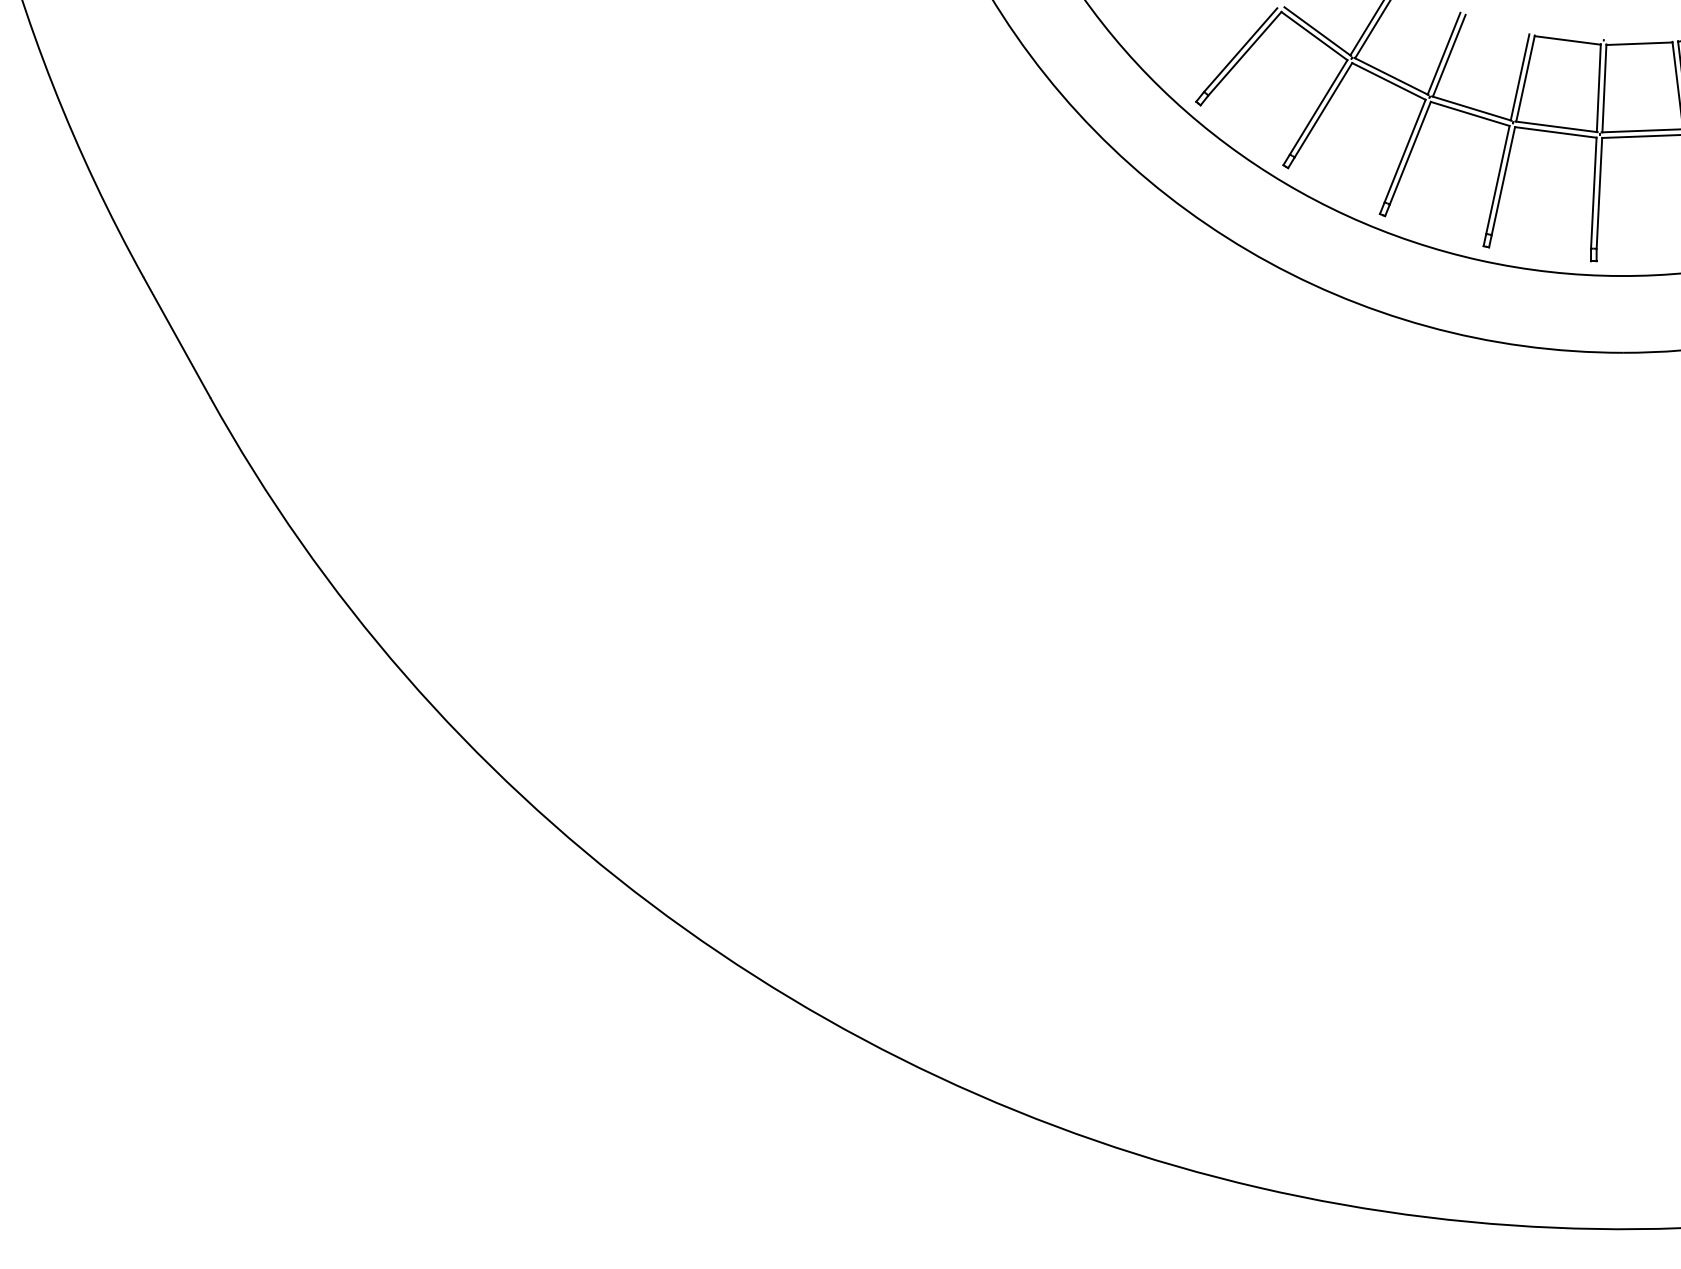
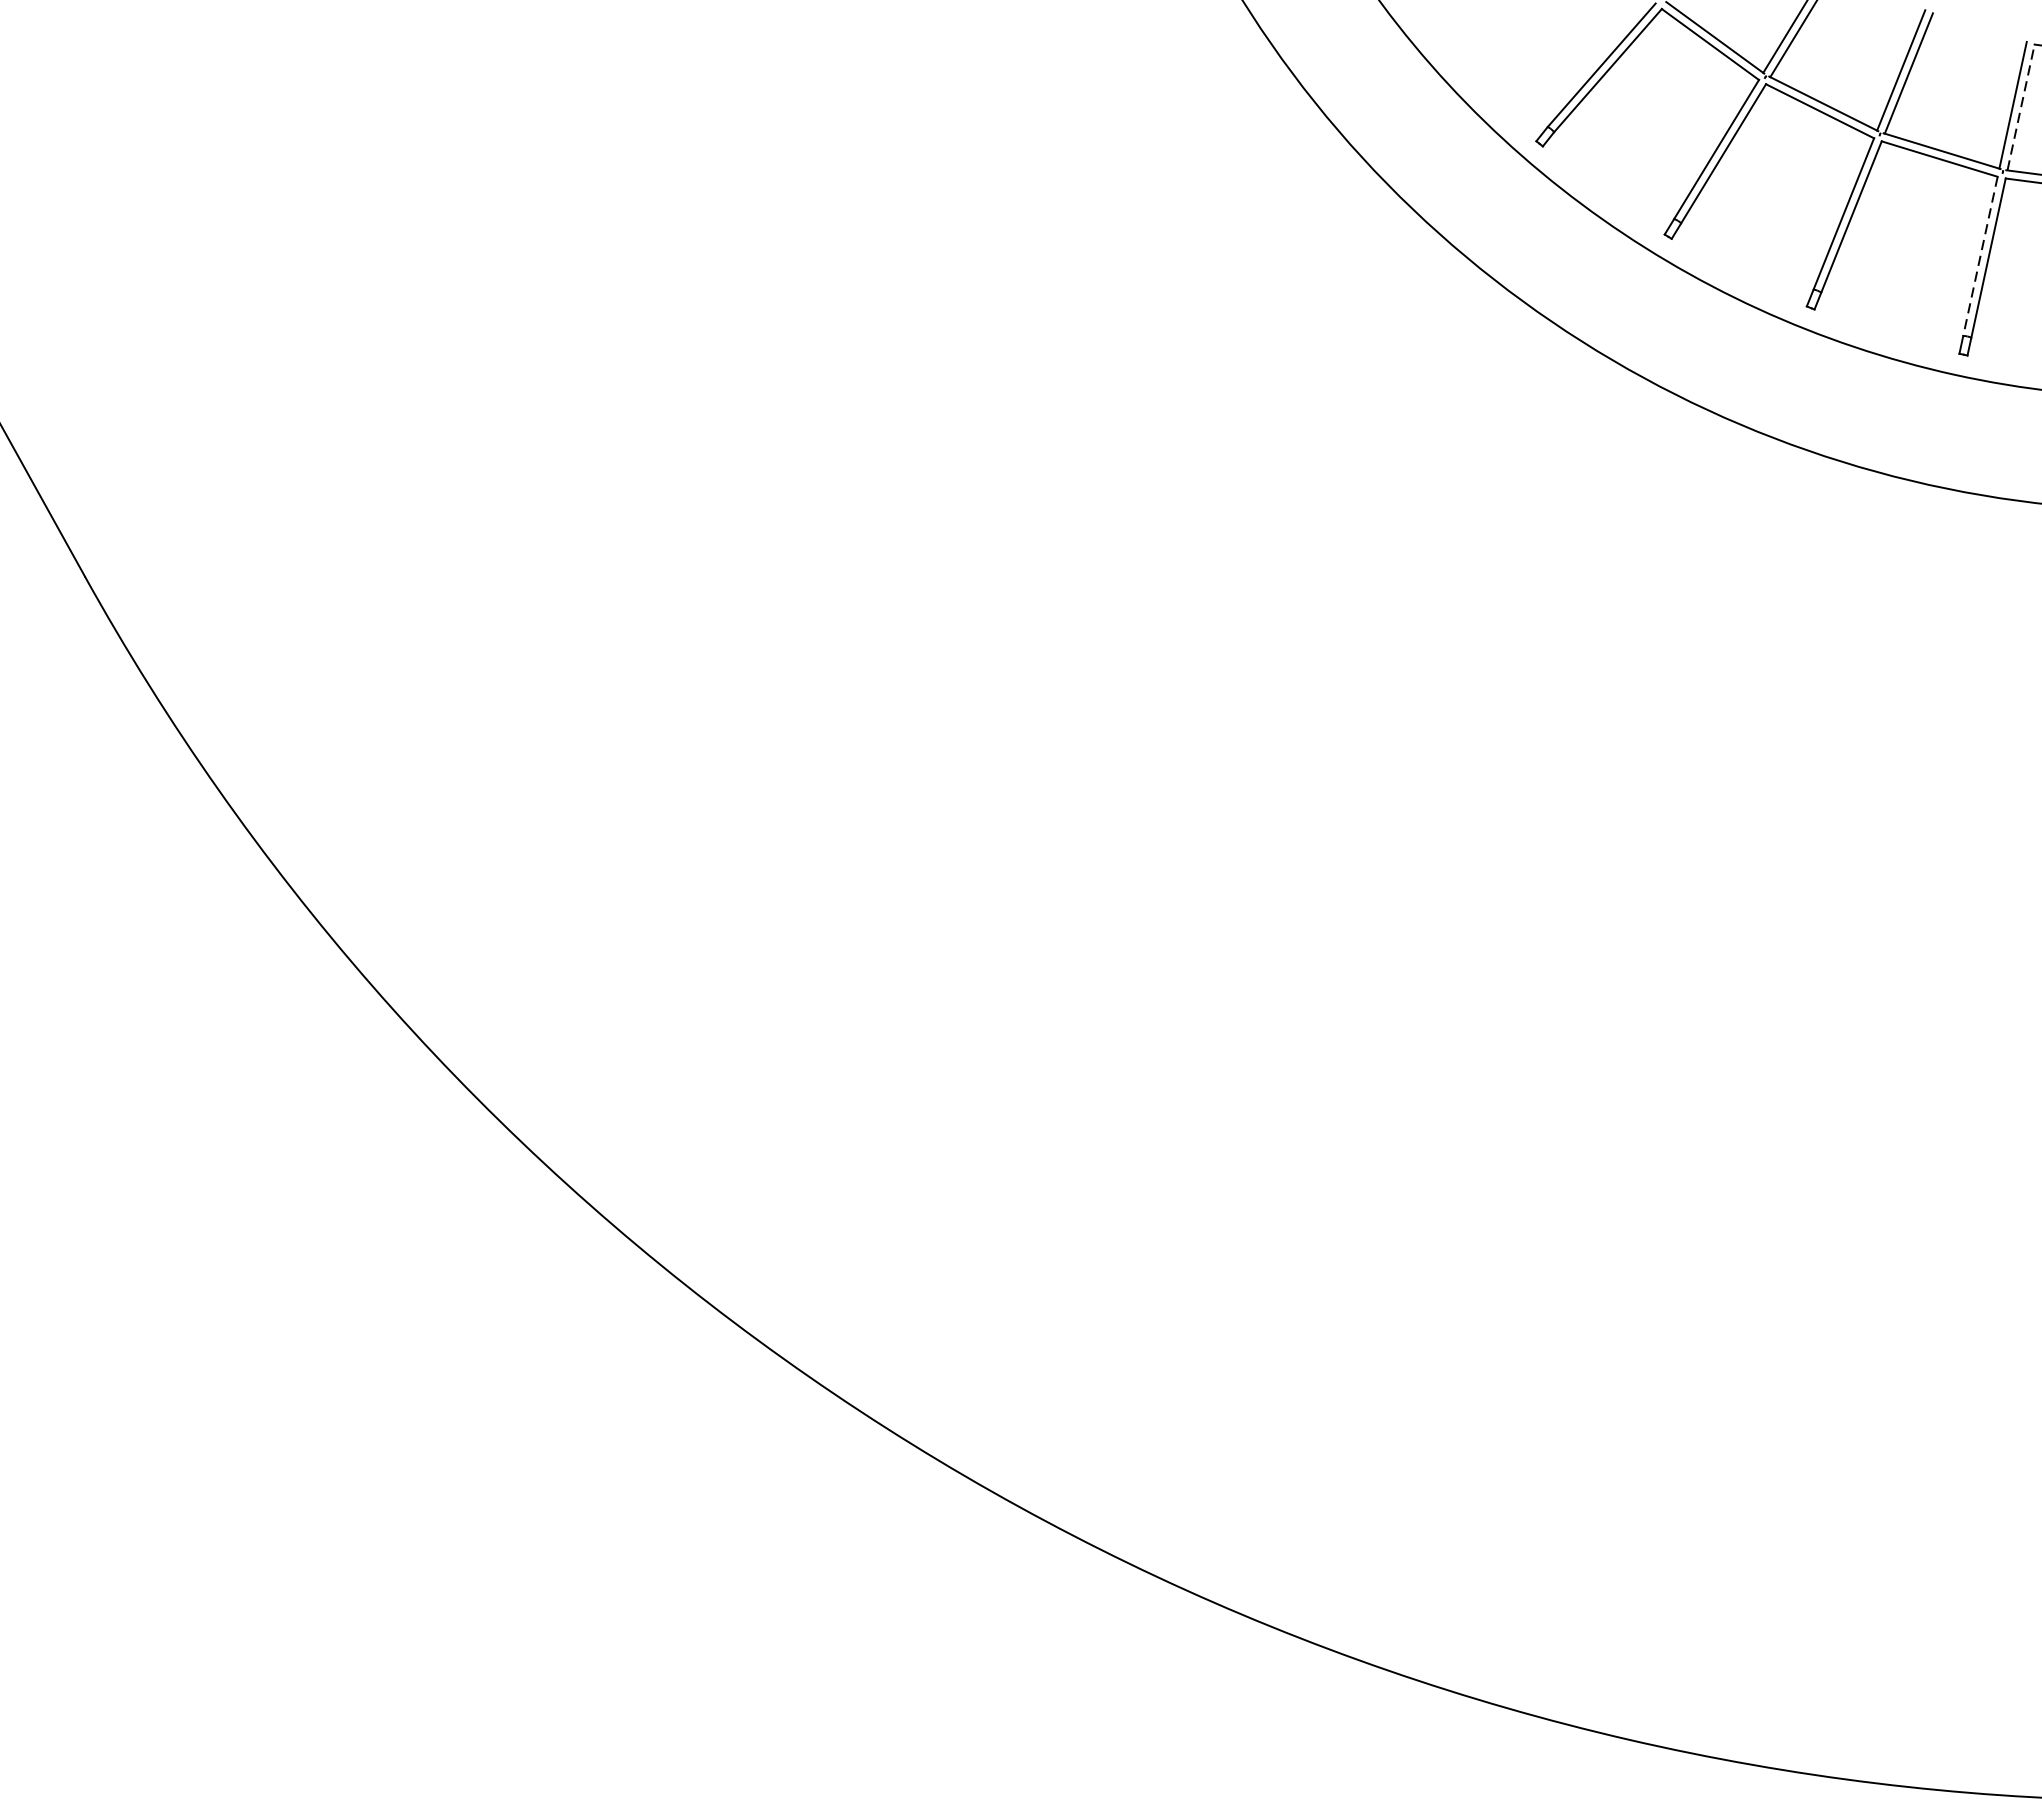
line: (1525, 78) -> (2021, 106), solid -> dashed
line: (1497, 180) -> (1979, 257), solid -> dashed

